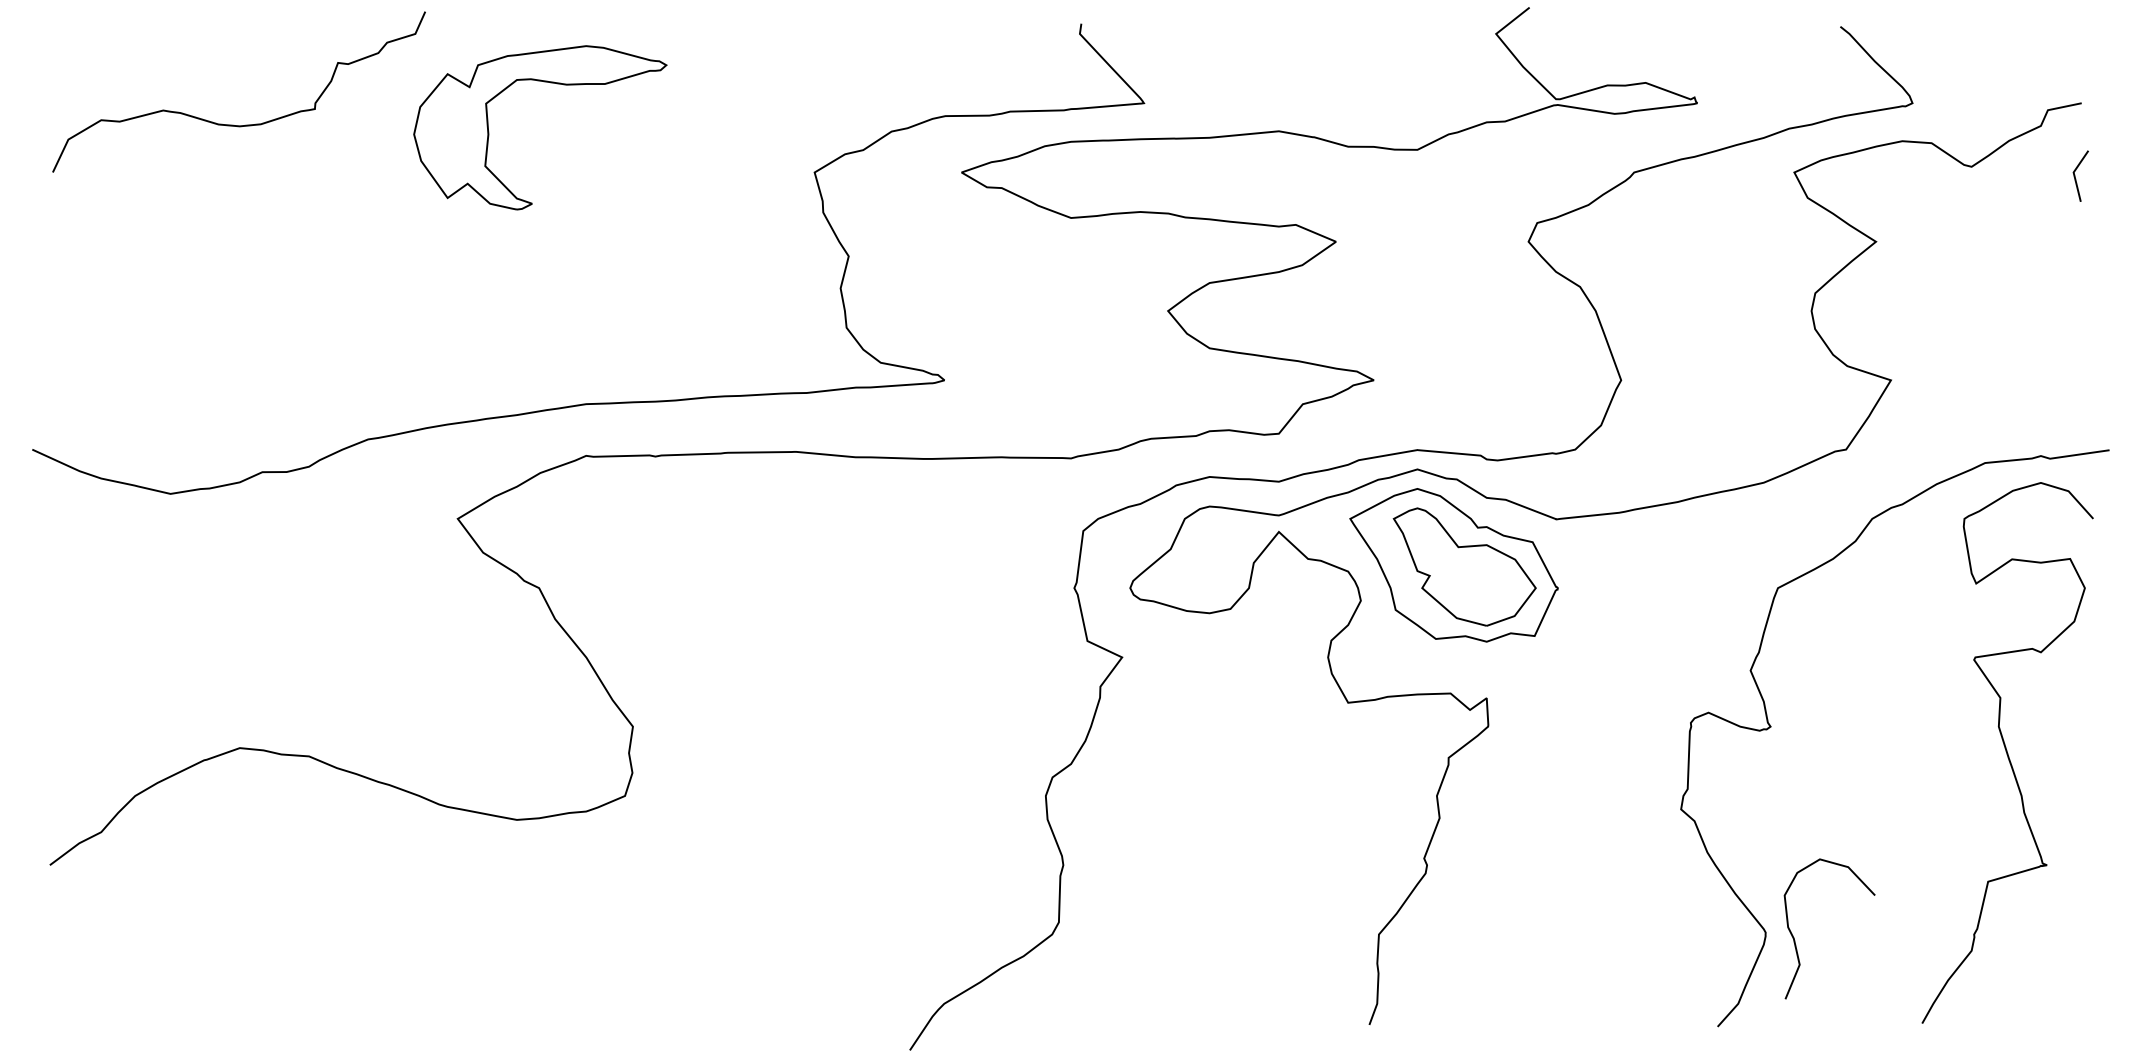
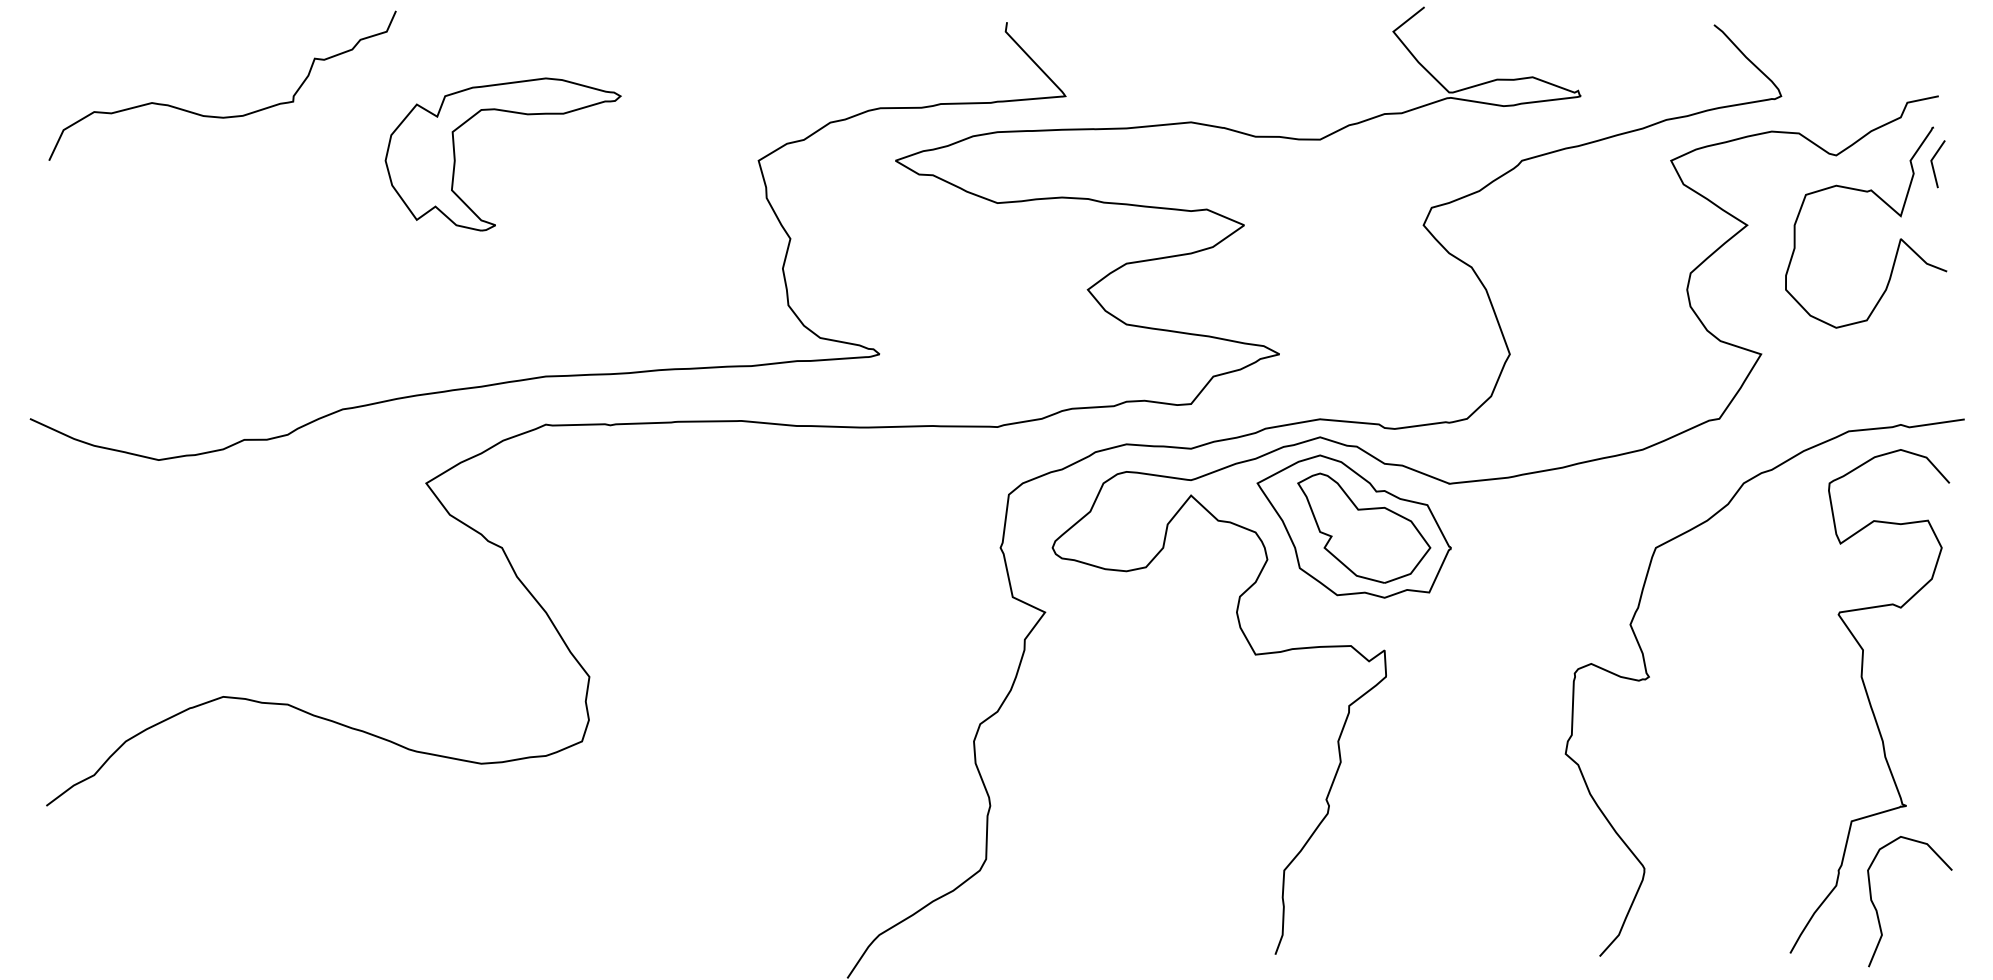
part: (550, 83) -> (512, 113), moved
curve: (2023, 218) -> (1884, 203), added
curve: (1795, 940) -> (1878, 912), moved

